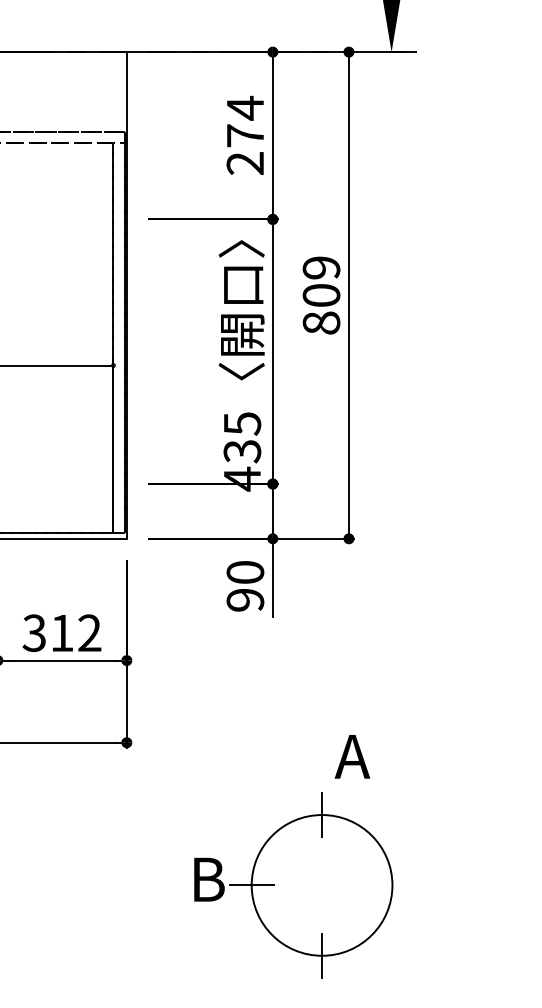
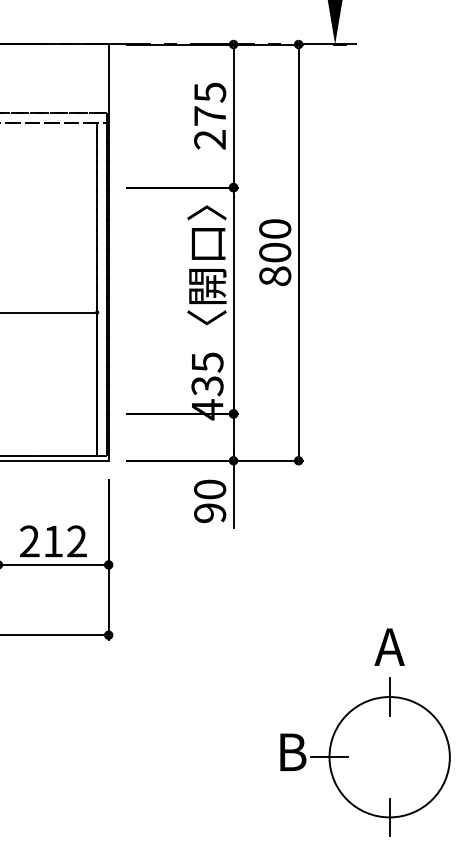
text: (245, 108) -> (210, 92), 274 -> 275
text: (321, 267) -> (275, 228), 809 -> 800
text: (34, 633) -> (29, 541), 312 -> 212
text: (352, 755) -> (389, 646), moved
part: (293, 884) -> (365, 756), moved

